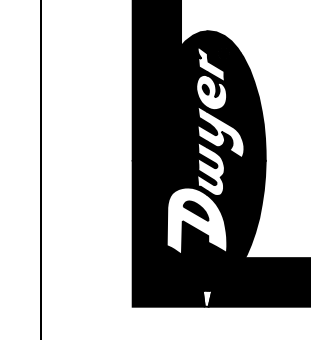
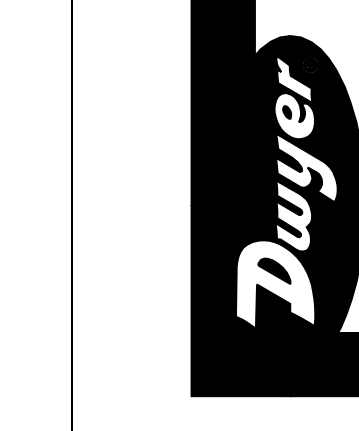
fill: (207, 297) -> (289, 384), added

